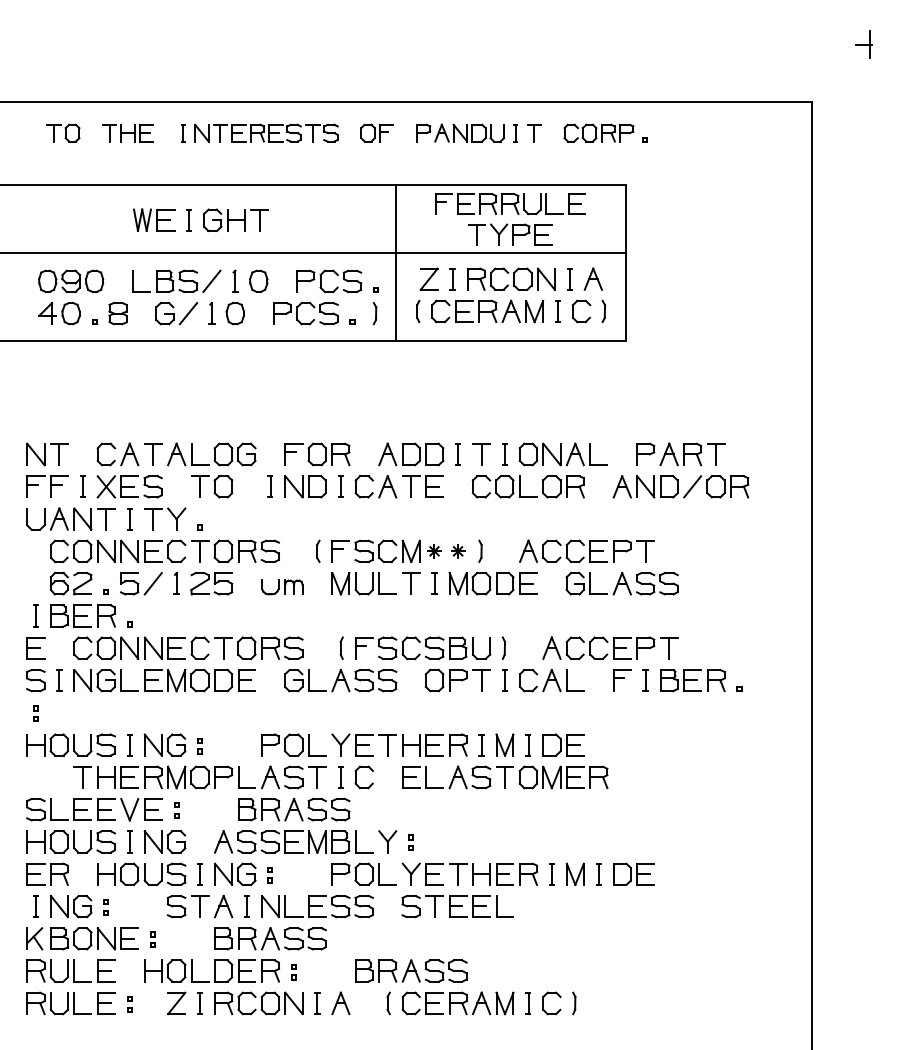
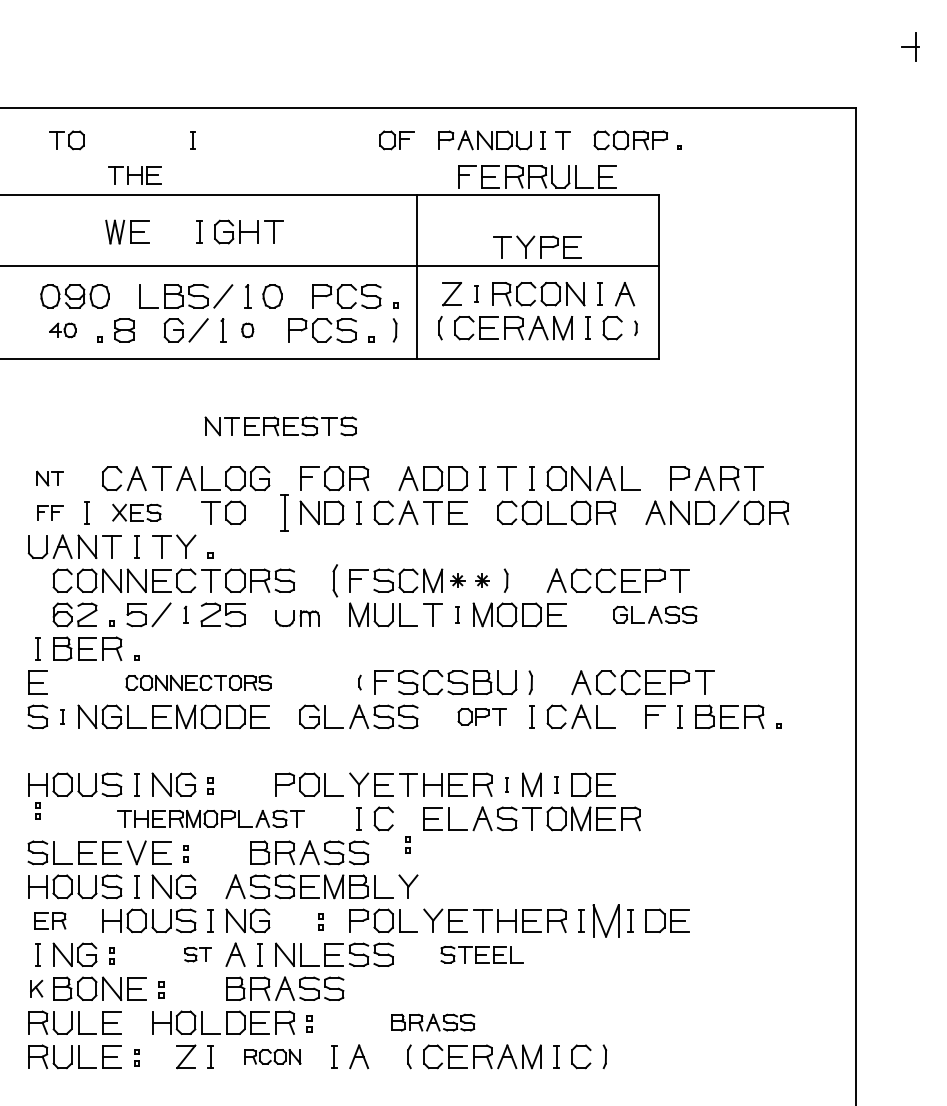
part: (127, 133) -> (134, 175), moved
part: (266, 133) -> (280, 426), moved
part: (510, 203) -> (537, 176), moved
part: (154, 219) -> (127, 231), moved
part: (452, 278) -> (476, 293), size x0.7
part: (603, 311) -> (635, 328), size x0.6
part: (59, 313) -> (62, 330), size x0.6
part: (234, 313) -> (247, 330), size x0.6
part: (46, 454) -> (49, 478), size x0.6
part: (47, 486) -> (50, 512), size x0.6
part: (129, 486) -> (136, 512), size x0.7
part: (270, 486) -> (284, 512), size x1.6
part: (318, 551) -> (335, 580), size x1.4
part: (176, 583) -> (185, 614), size x0.7
part: (434, 583) -> (457, 614), size x0.7
part: (621, 583) -> (654, 614), size x0.7
part: (188, 647) -> (198, 682), size x0.6
part: (341, 647) -> (359, 682), size x0.6
part: (59, 680) -> (62, 716), size x0.6
part: (457, 680) -> (481, 716), size x0.7
part: (35, 713) -> (37, 810), moved
part: (480, 744) -> (506, 784), size x0.6
part: (528, 744) -> (556, 784), size x0.7
part: (199, 777) -> (210, 818), size x0.7
part: (410, 842) -> (407, 844), moved
part: (47, 873) -> (50, 920), size x0.7
part: (574, 873) -> (605, 920), size x1.4
part: (270, 874) -> (320, 921), moved
part: (187, 906) -> (197, 954), size x0.6
part: (458, 906) -> (482, 954), size x0.7
part: (34, 938) -> (36, 988), size x0.7
part: (411, 970) -> (433, 1022), size x0.7
part: (258, 1003) -> (272, 1056), size x0.6

